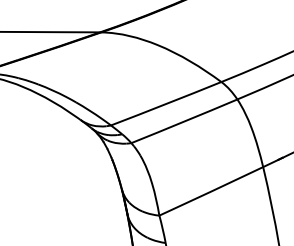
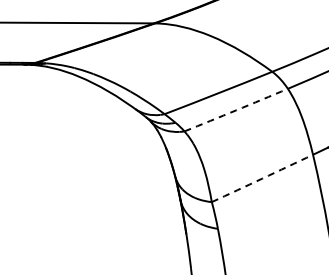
arc: (184, 121) -> (236, 110), solid -> dashed
arc: (211, 191) -> (262, 178), solid -> dashed

